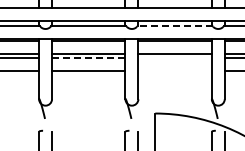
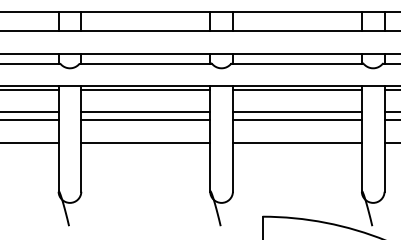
line: (175, 26) -> (298, 63), dashed -> solid
line: (88, 58) -> (145, 120), dashed -> solid
line: (174, 58) -> (296, 120), added
line: (174, 71) -> (296, 142), added

